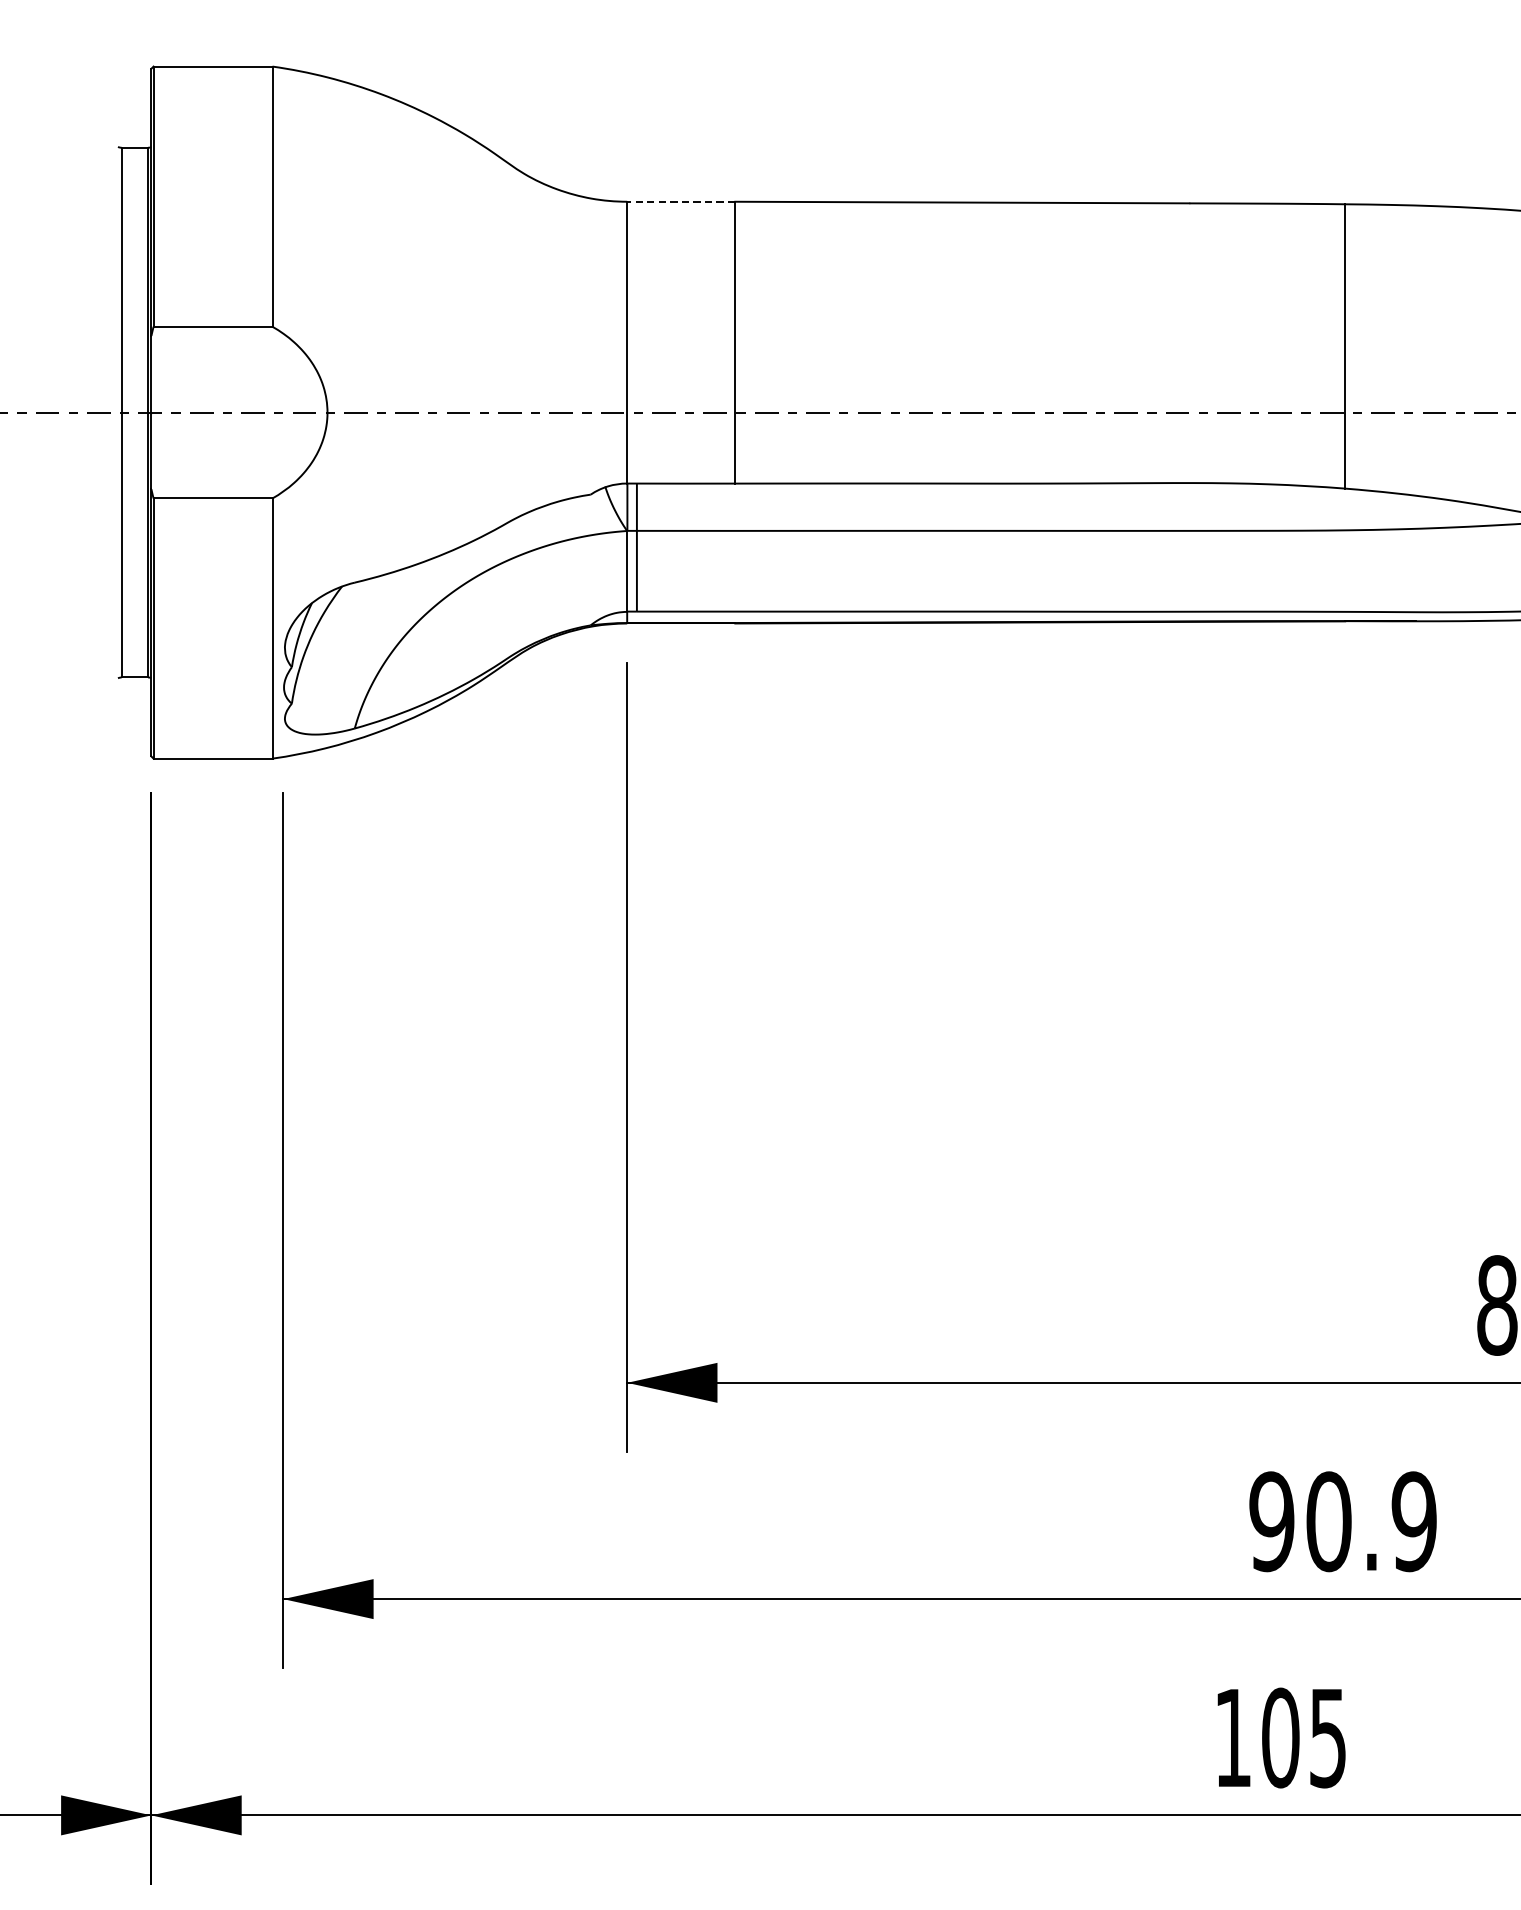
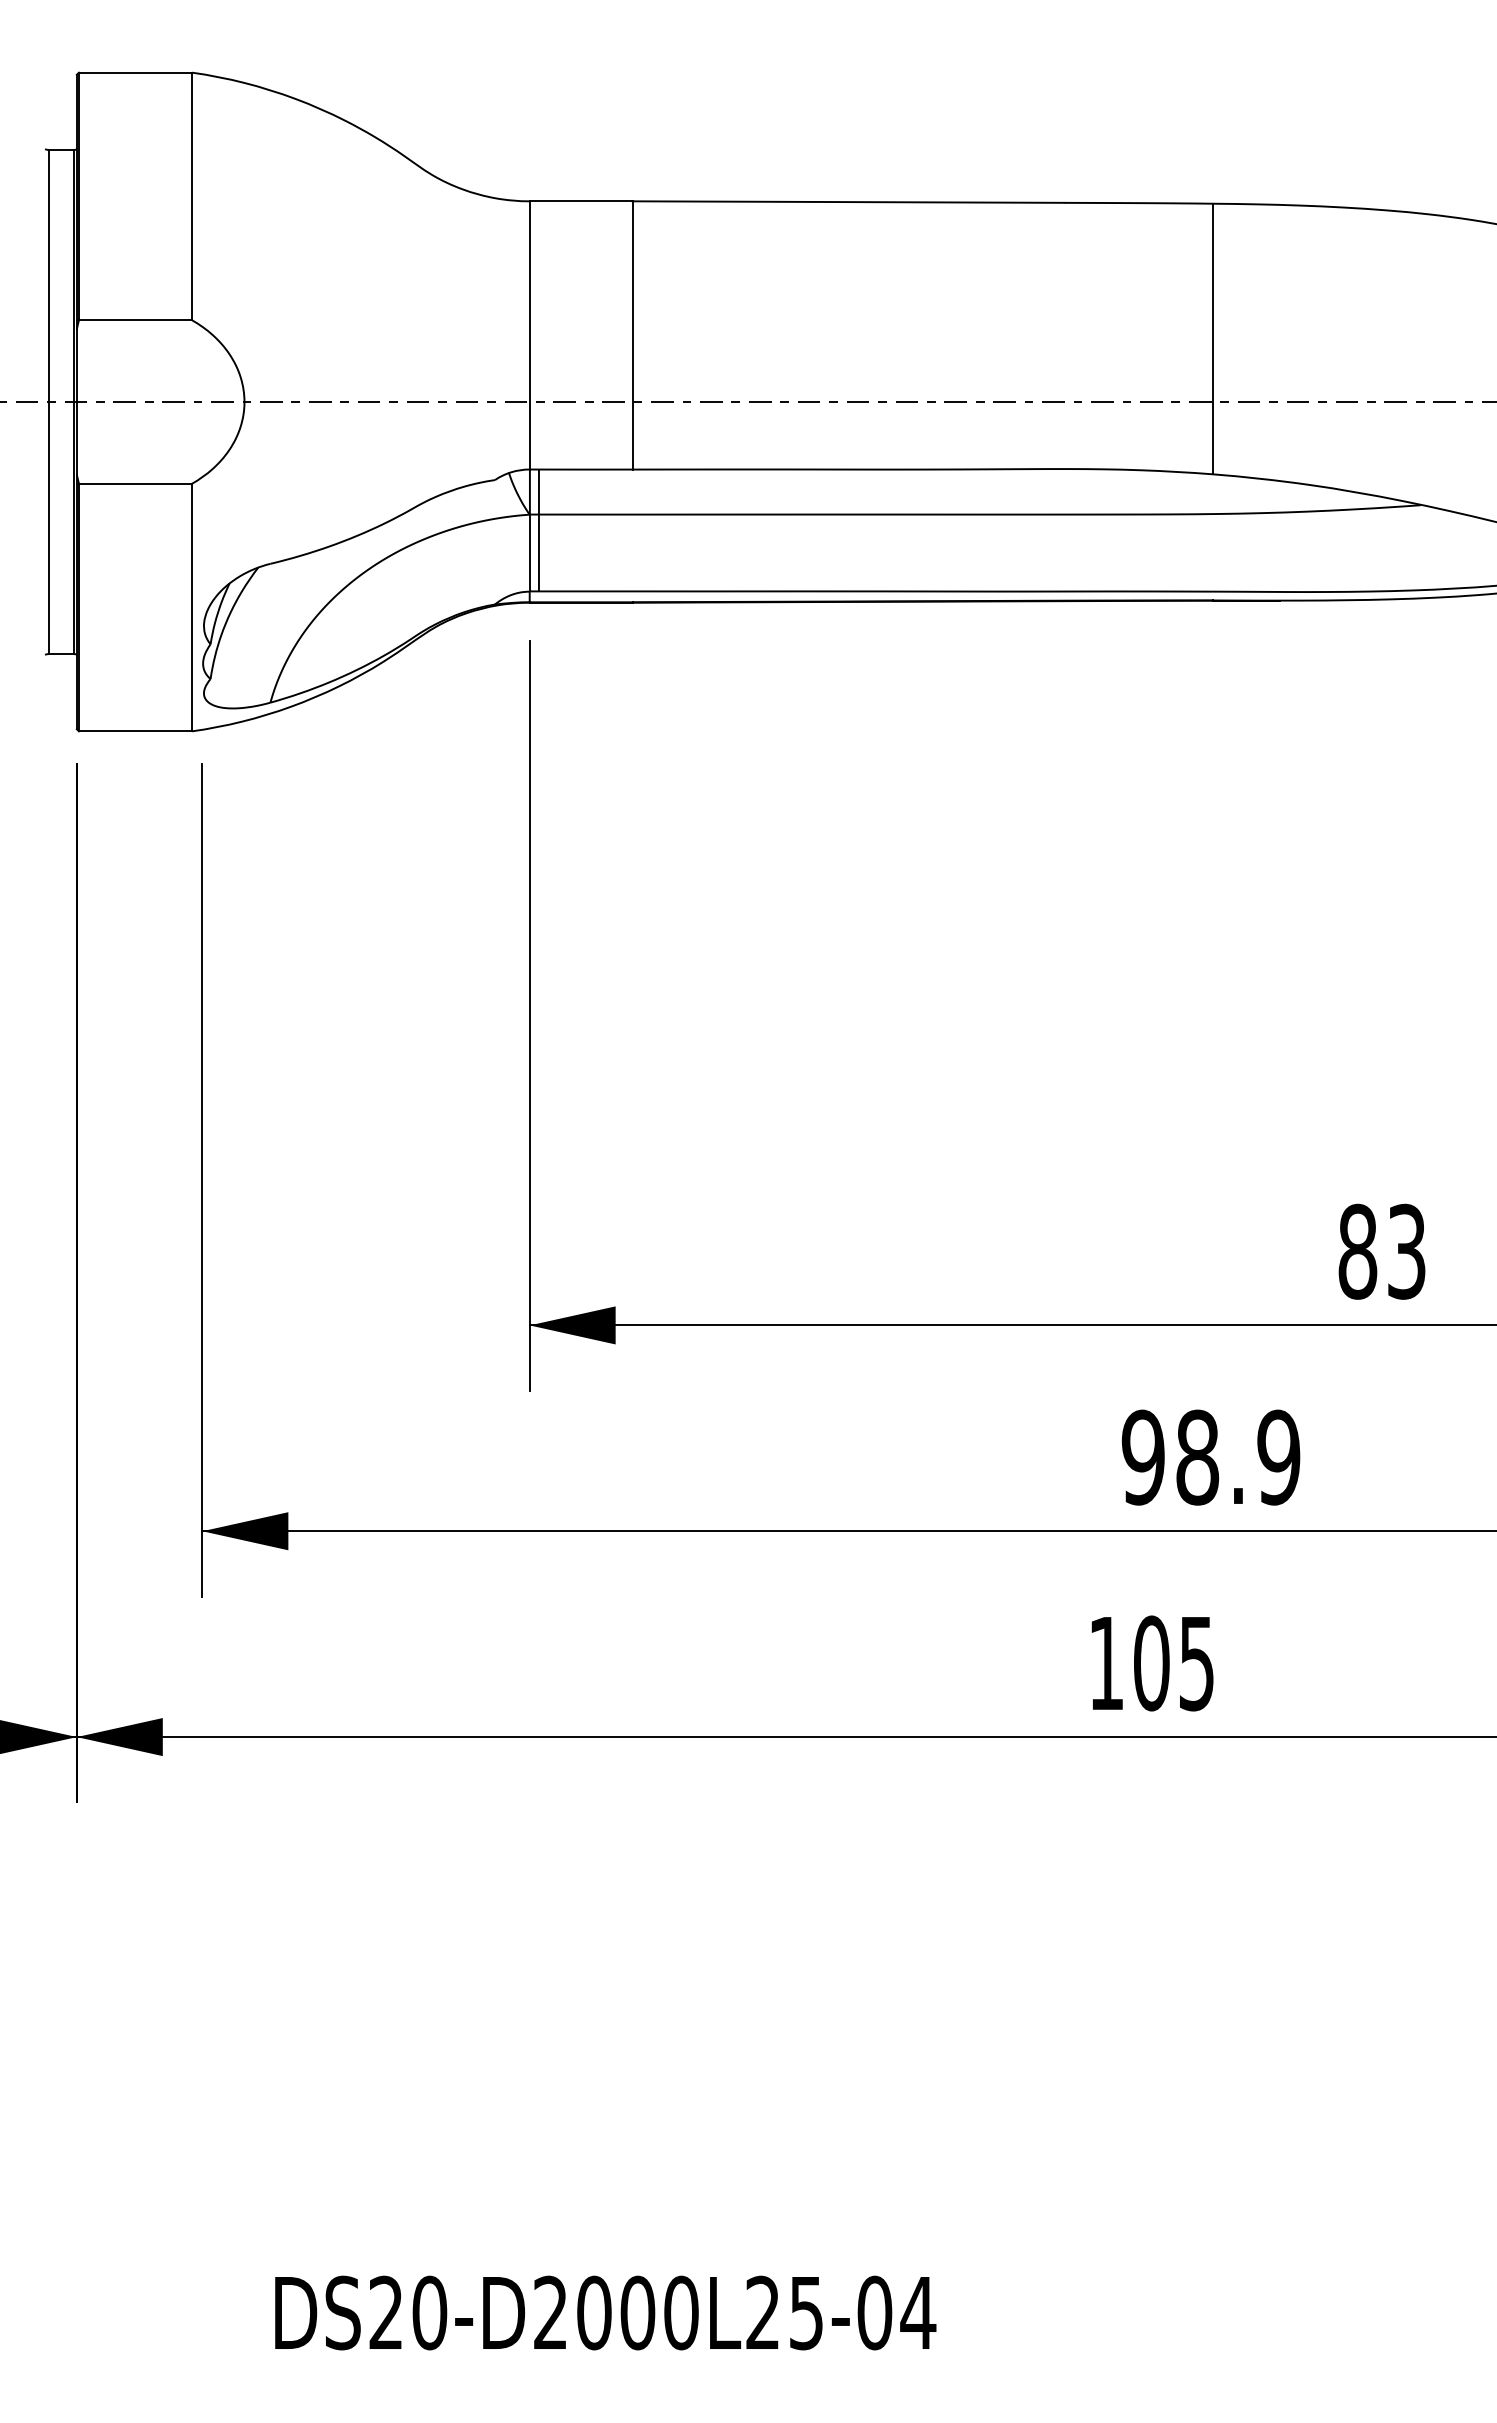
line: (680, 201) -> (580, 201), dashed -> solid
text: (1328, 1521) -> (1197, 1457), 90.9 -> 98.9

